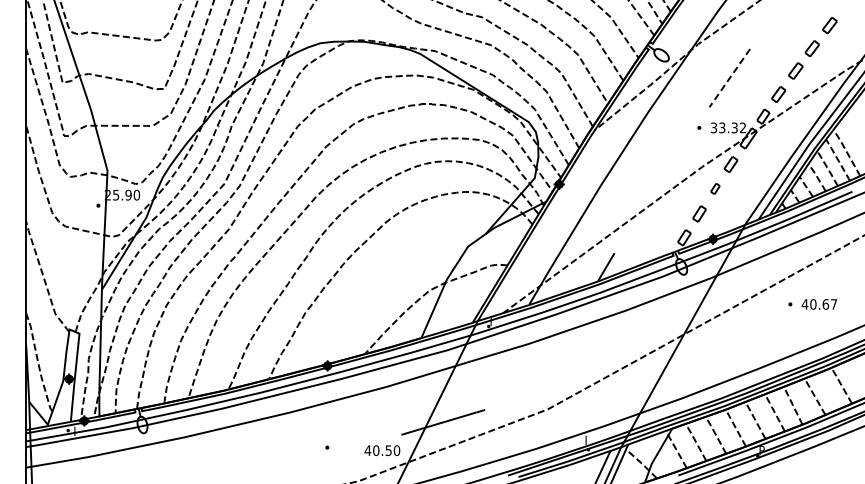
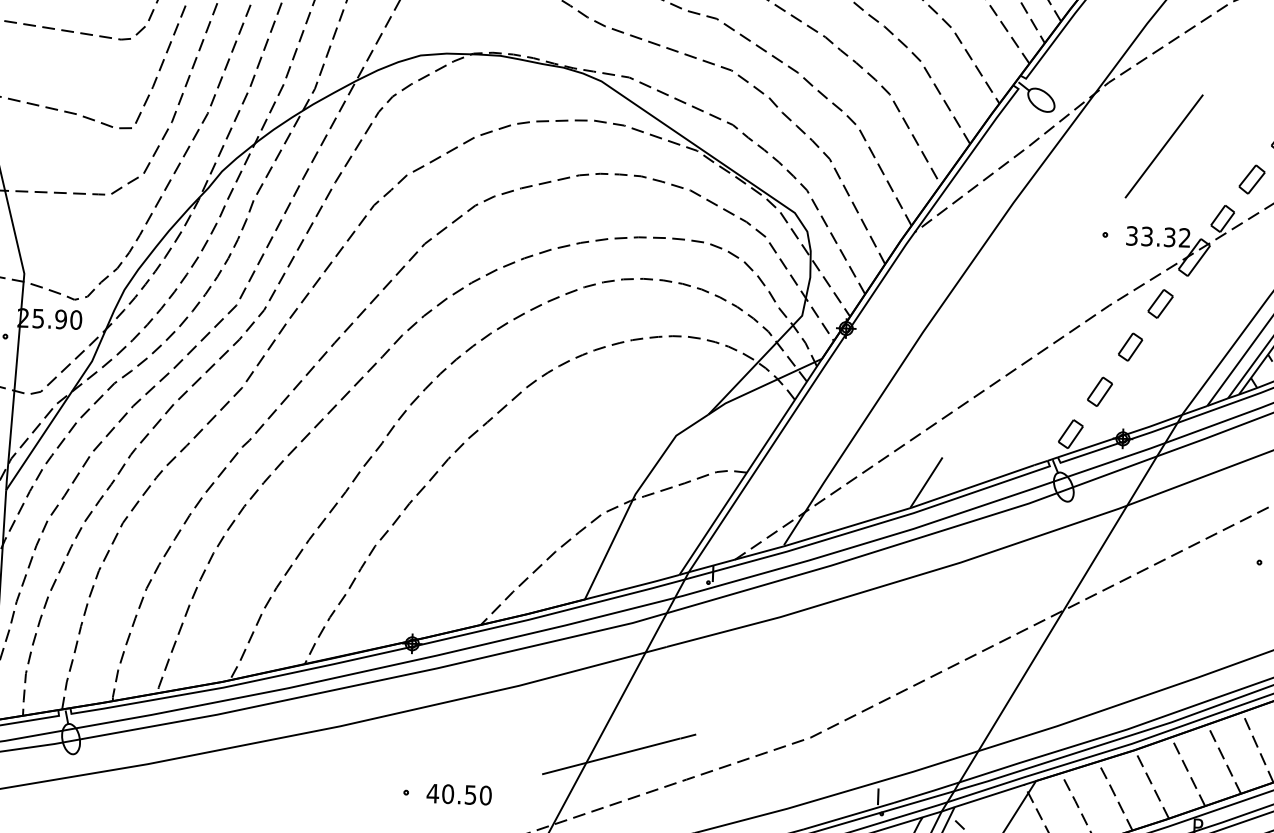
line: (729, 78) -> (1163, 147), dashed -> solid
part: (715, 188) -> (1130, 346), size x1.43
text: (382, 450) -> (459, 794), moved

